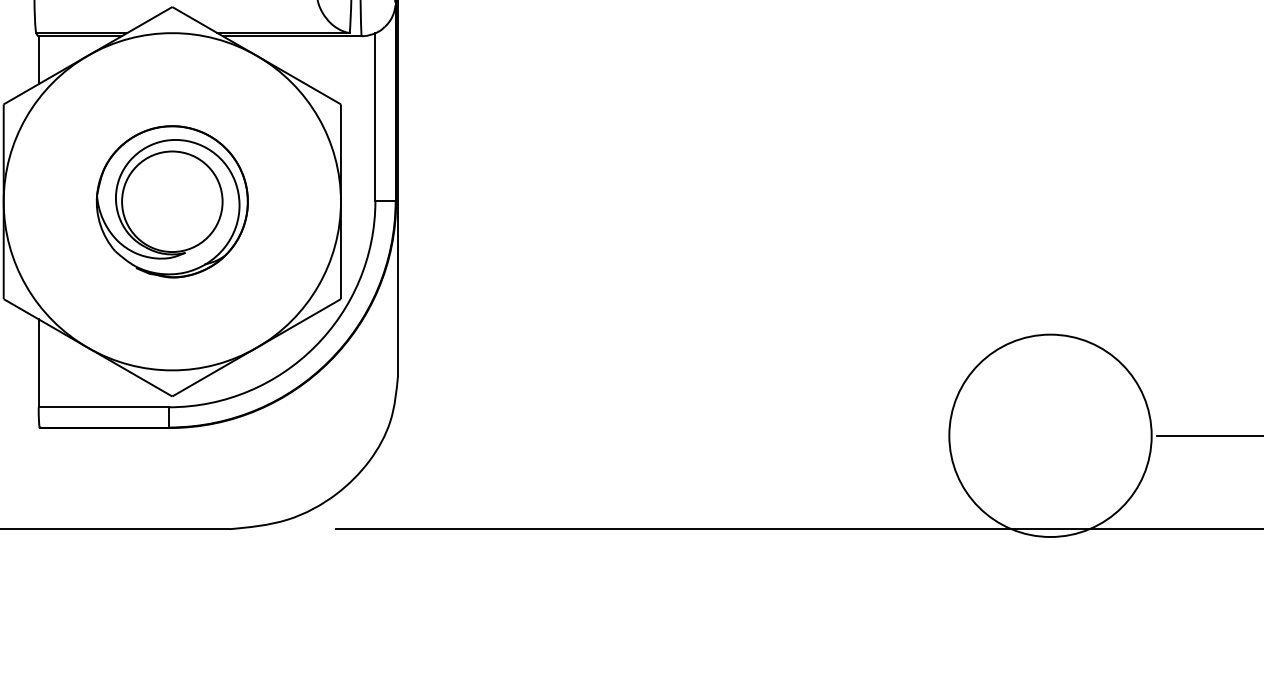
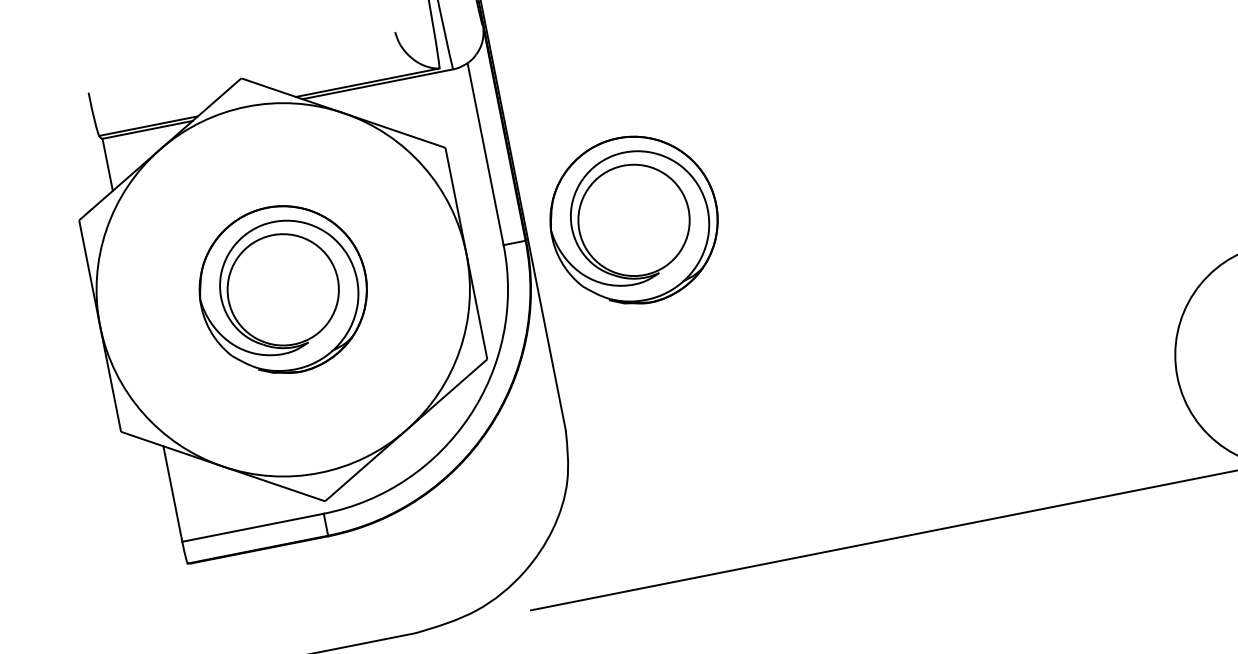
part: (494, 201) -> (633, 220), added

